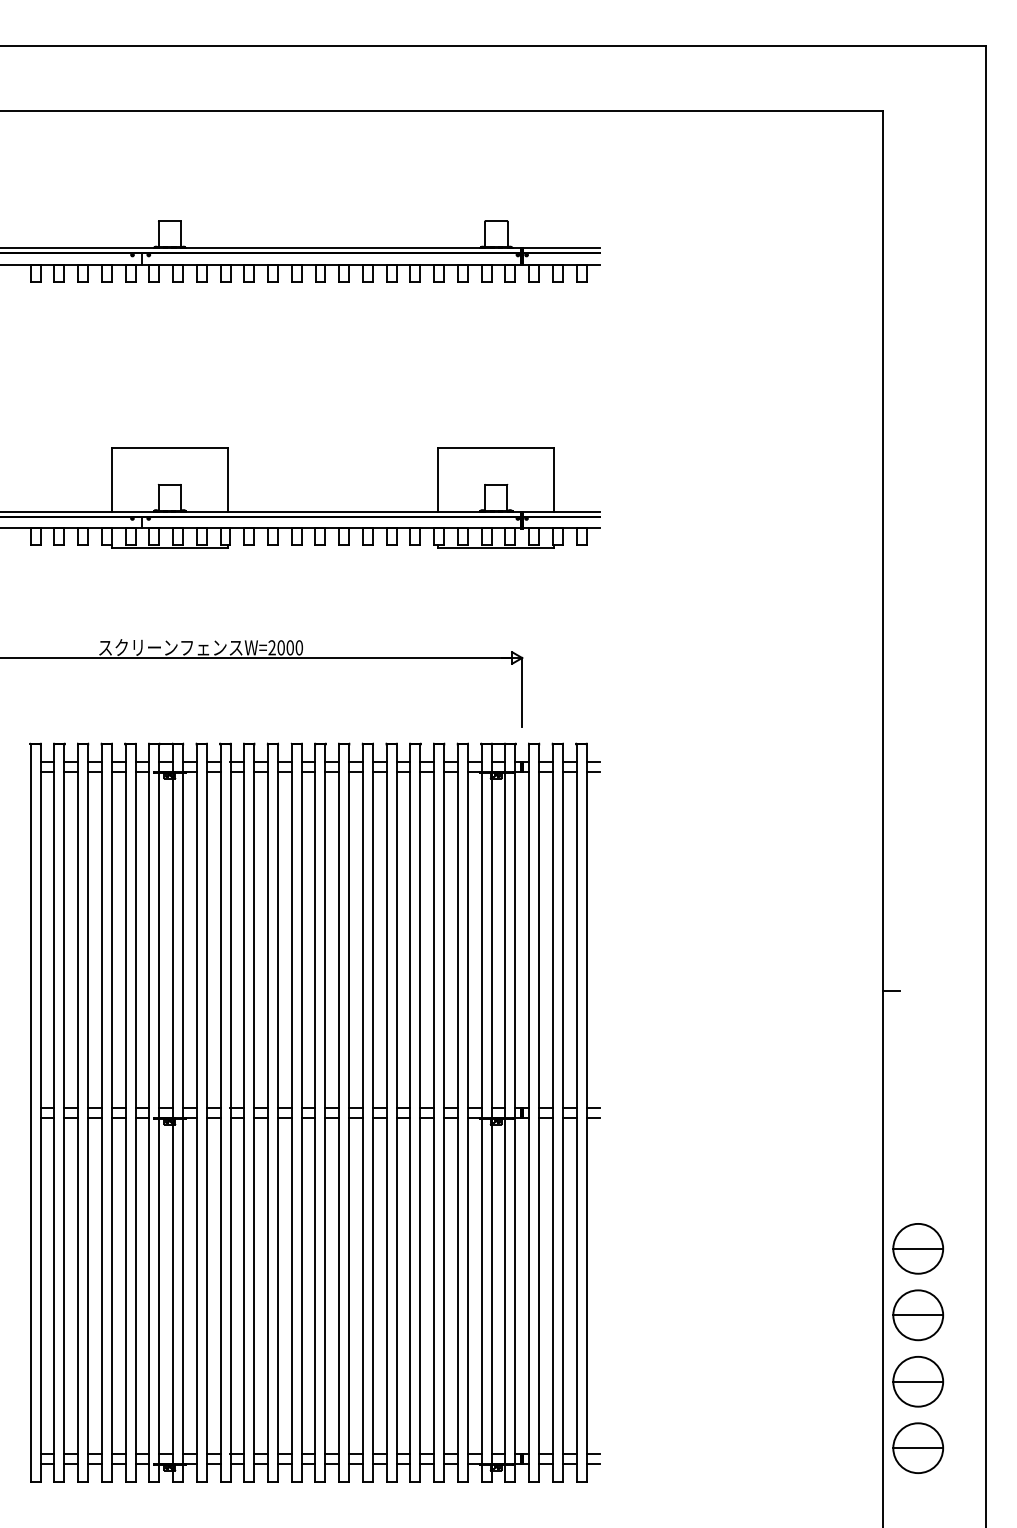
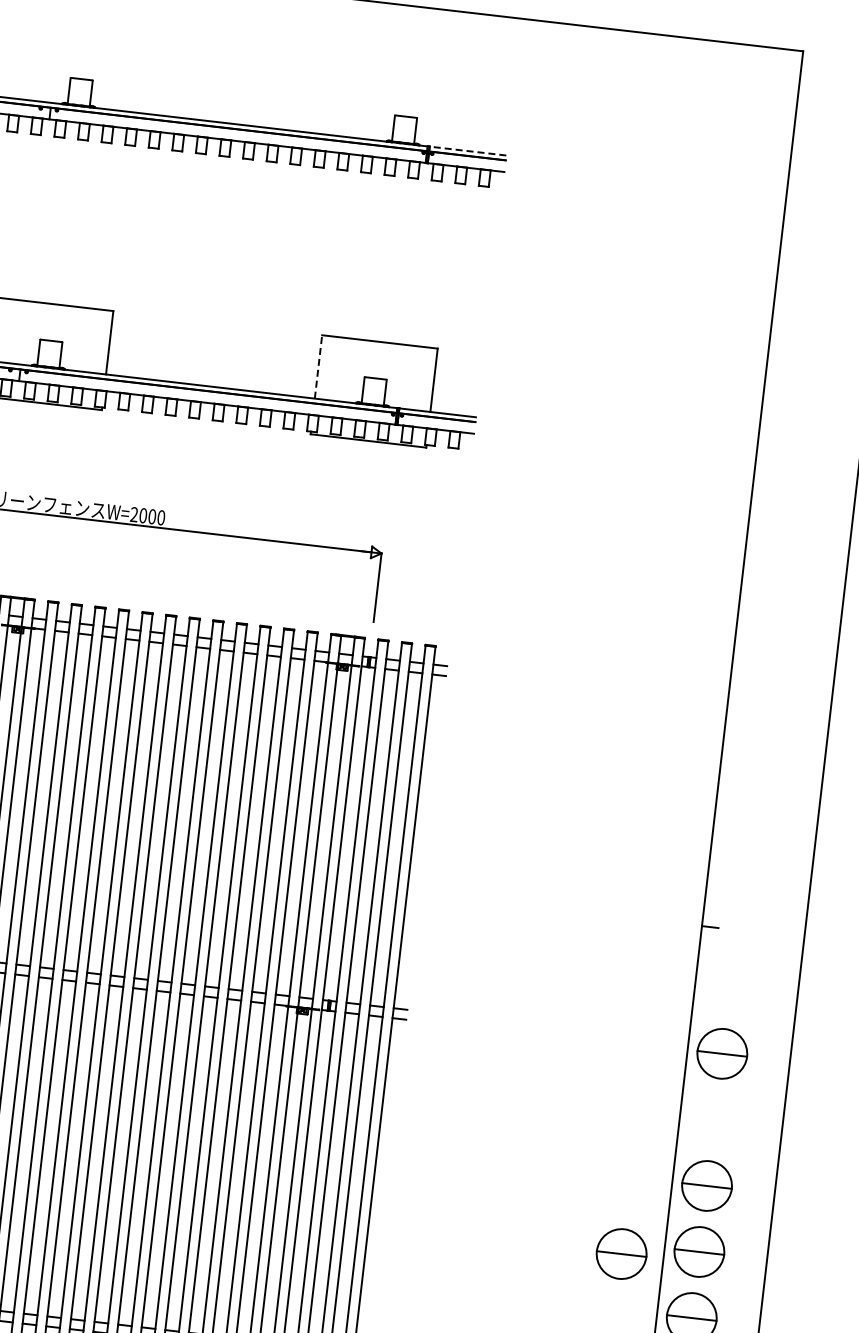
line: (561, 248) -> (467, 151), solid -> dashed
line: (438, 479) -> (318, 366), solid -> dashed
part: (918, 1115) -> (722, 1053), added
part: (841, 1326) -> (621, 1254), added

